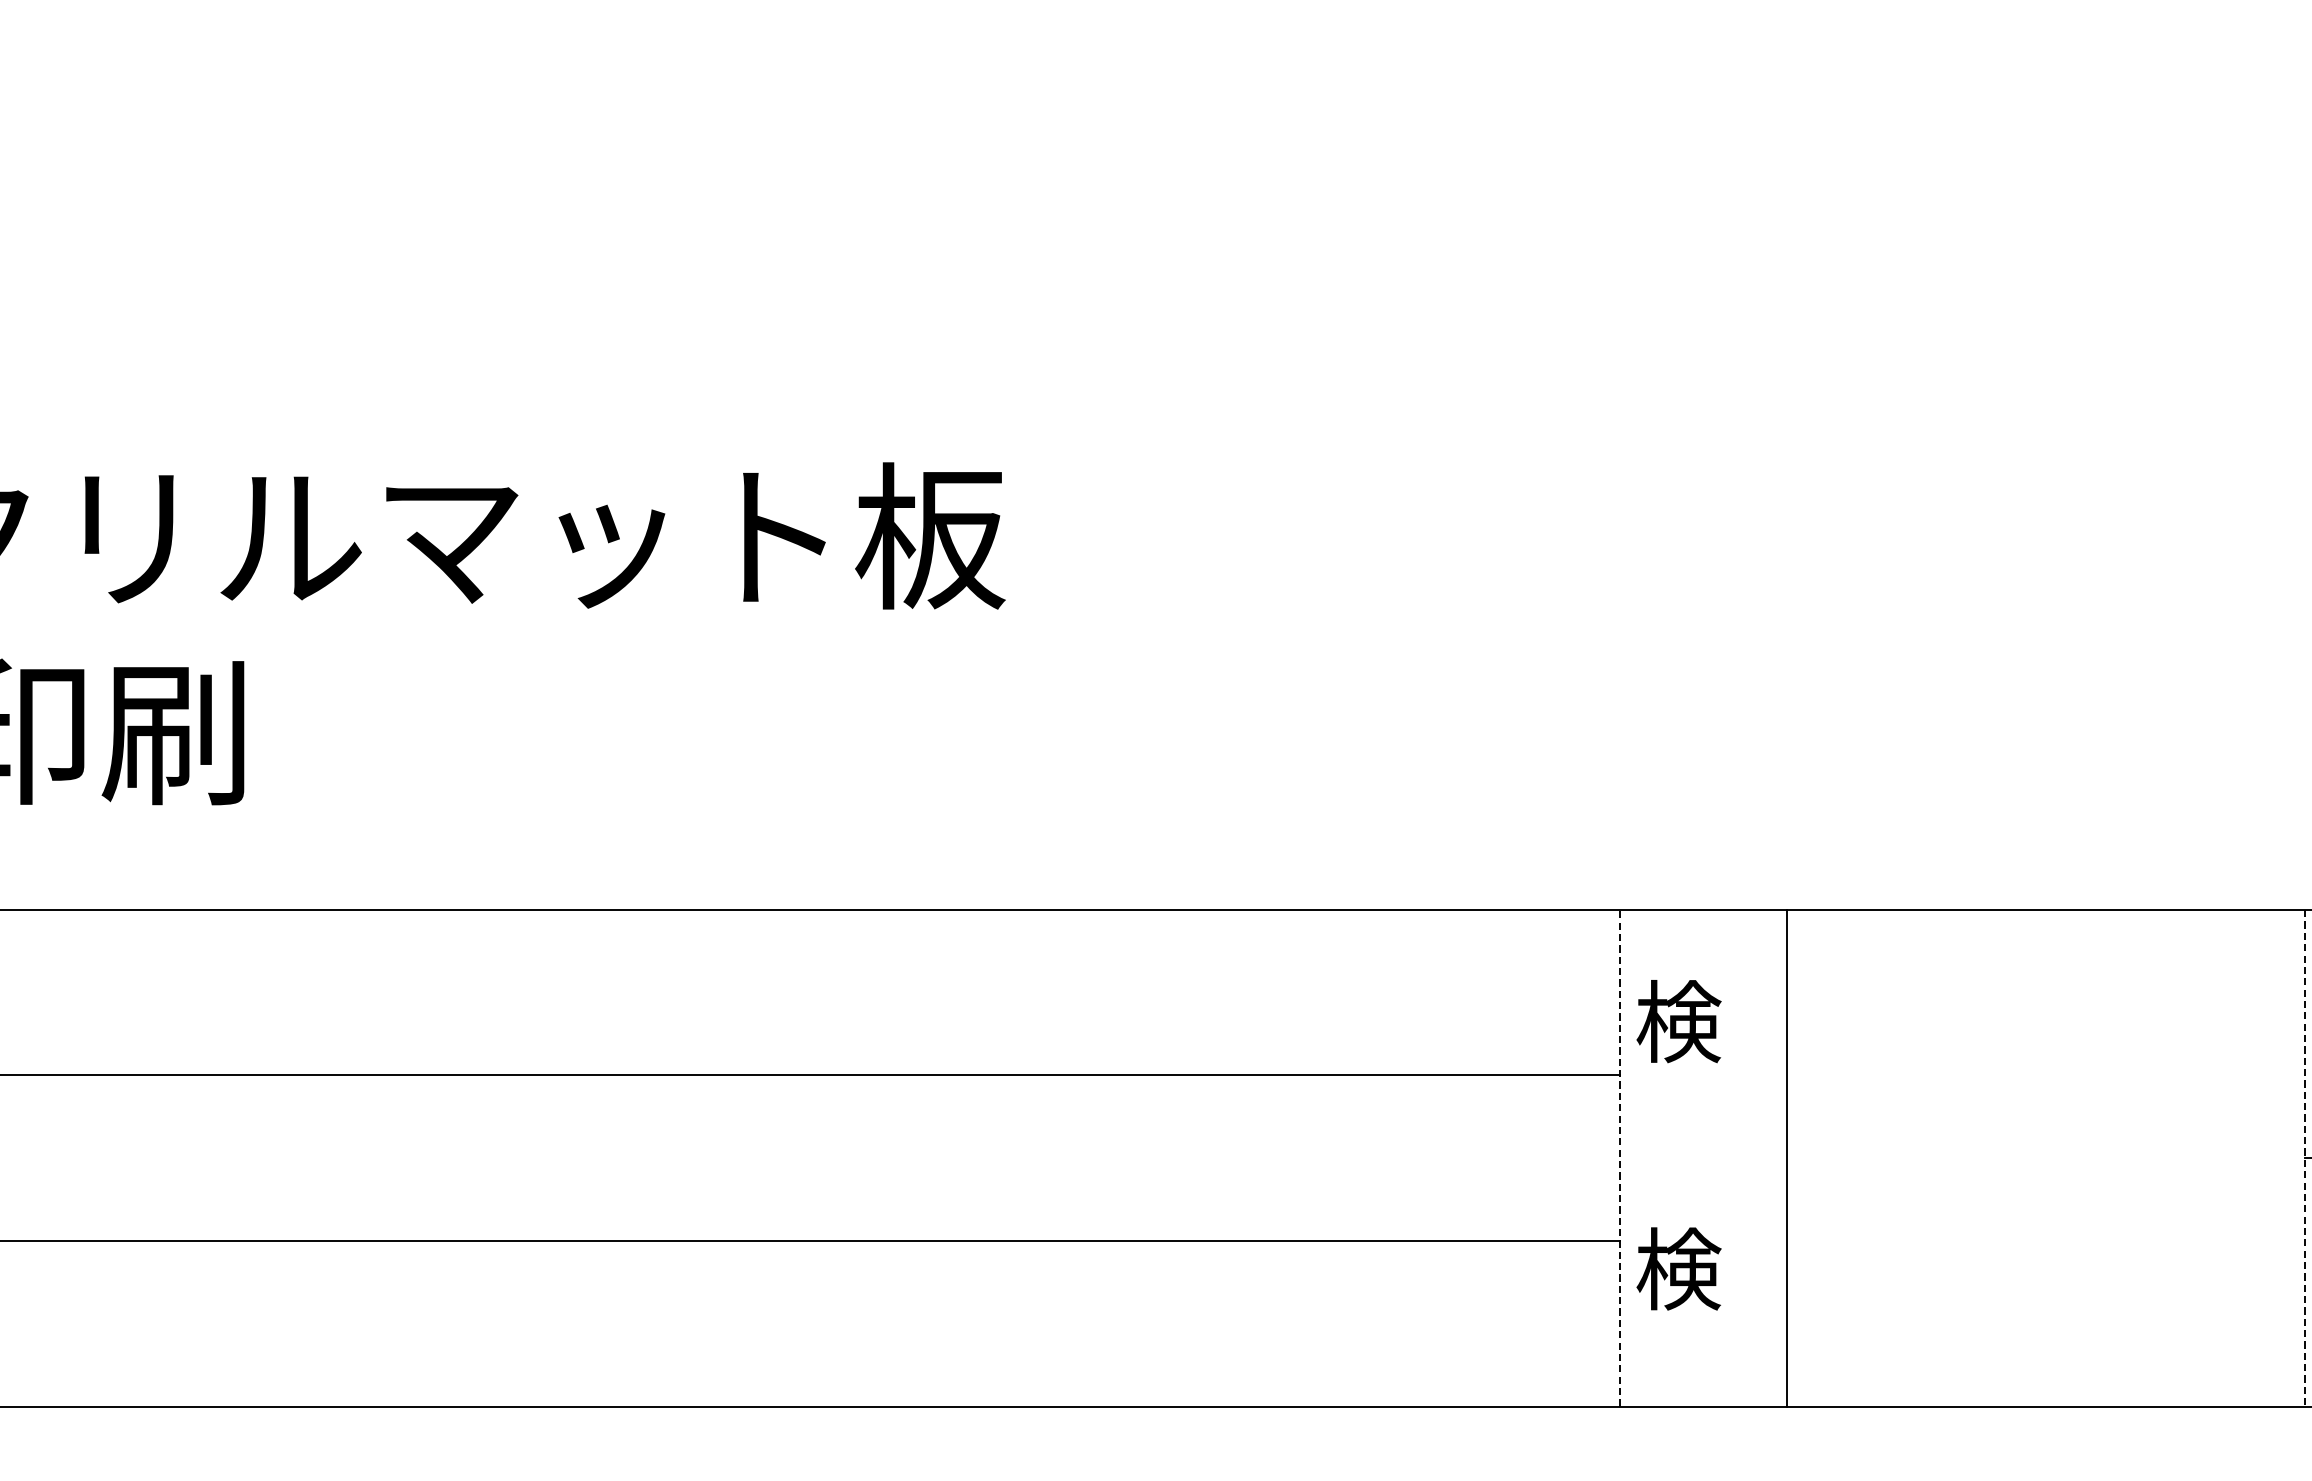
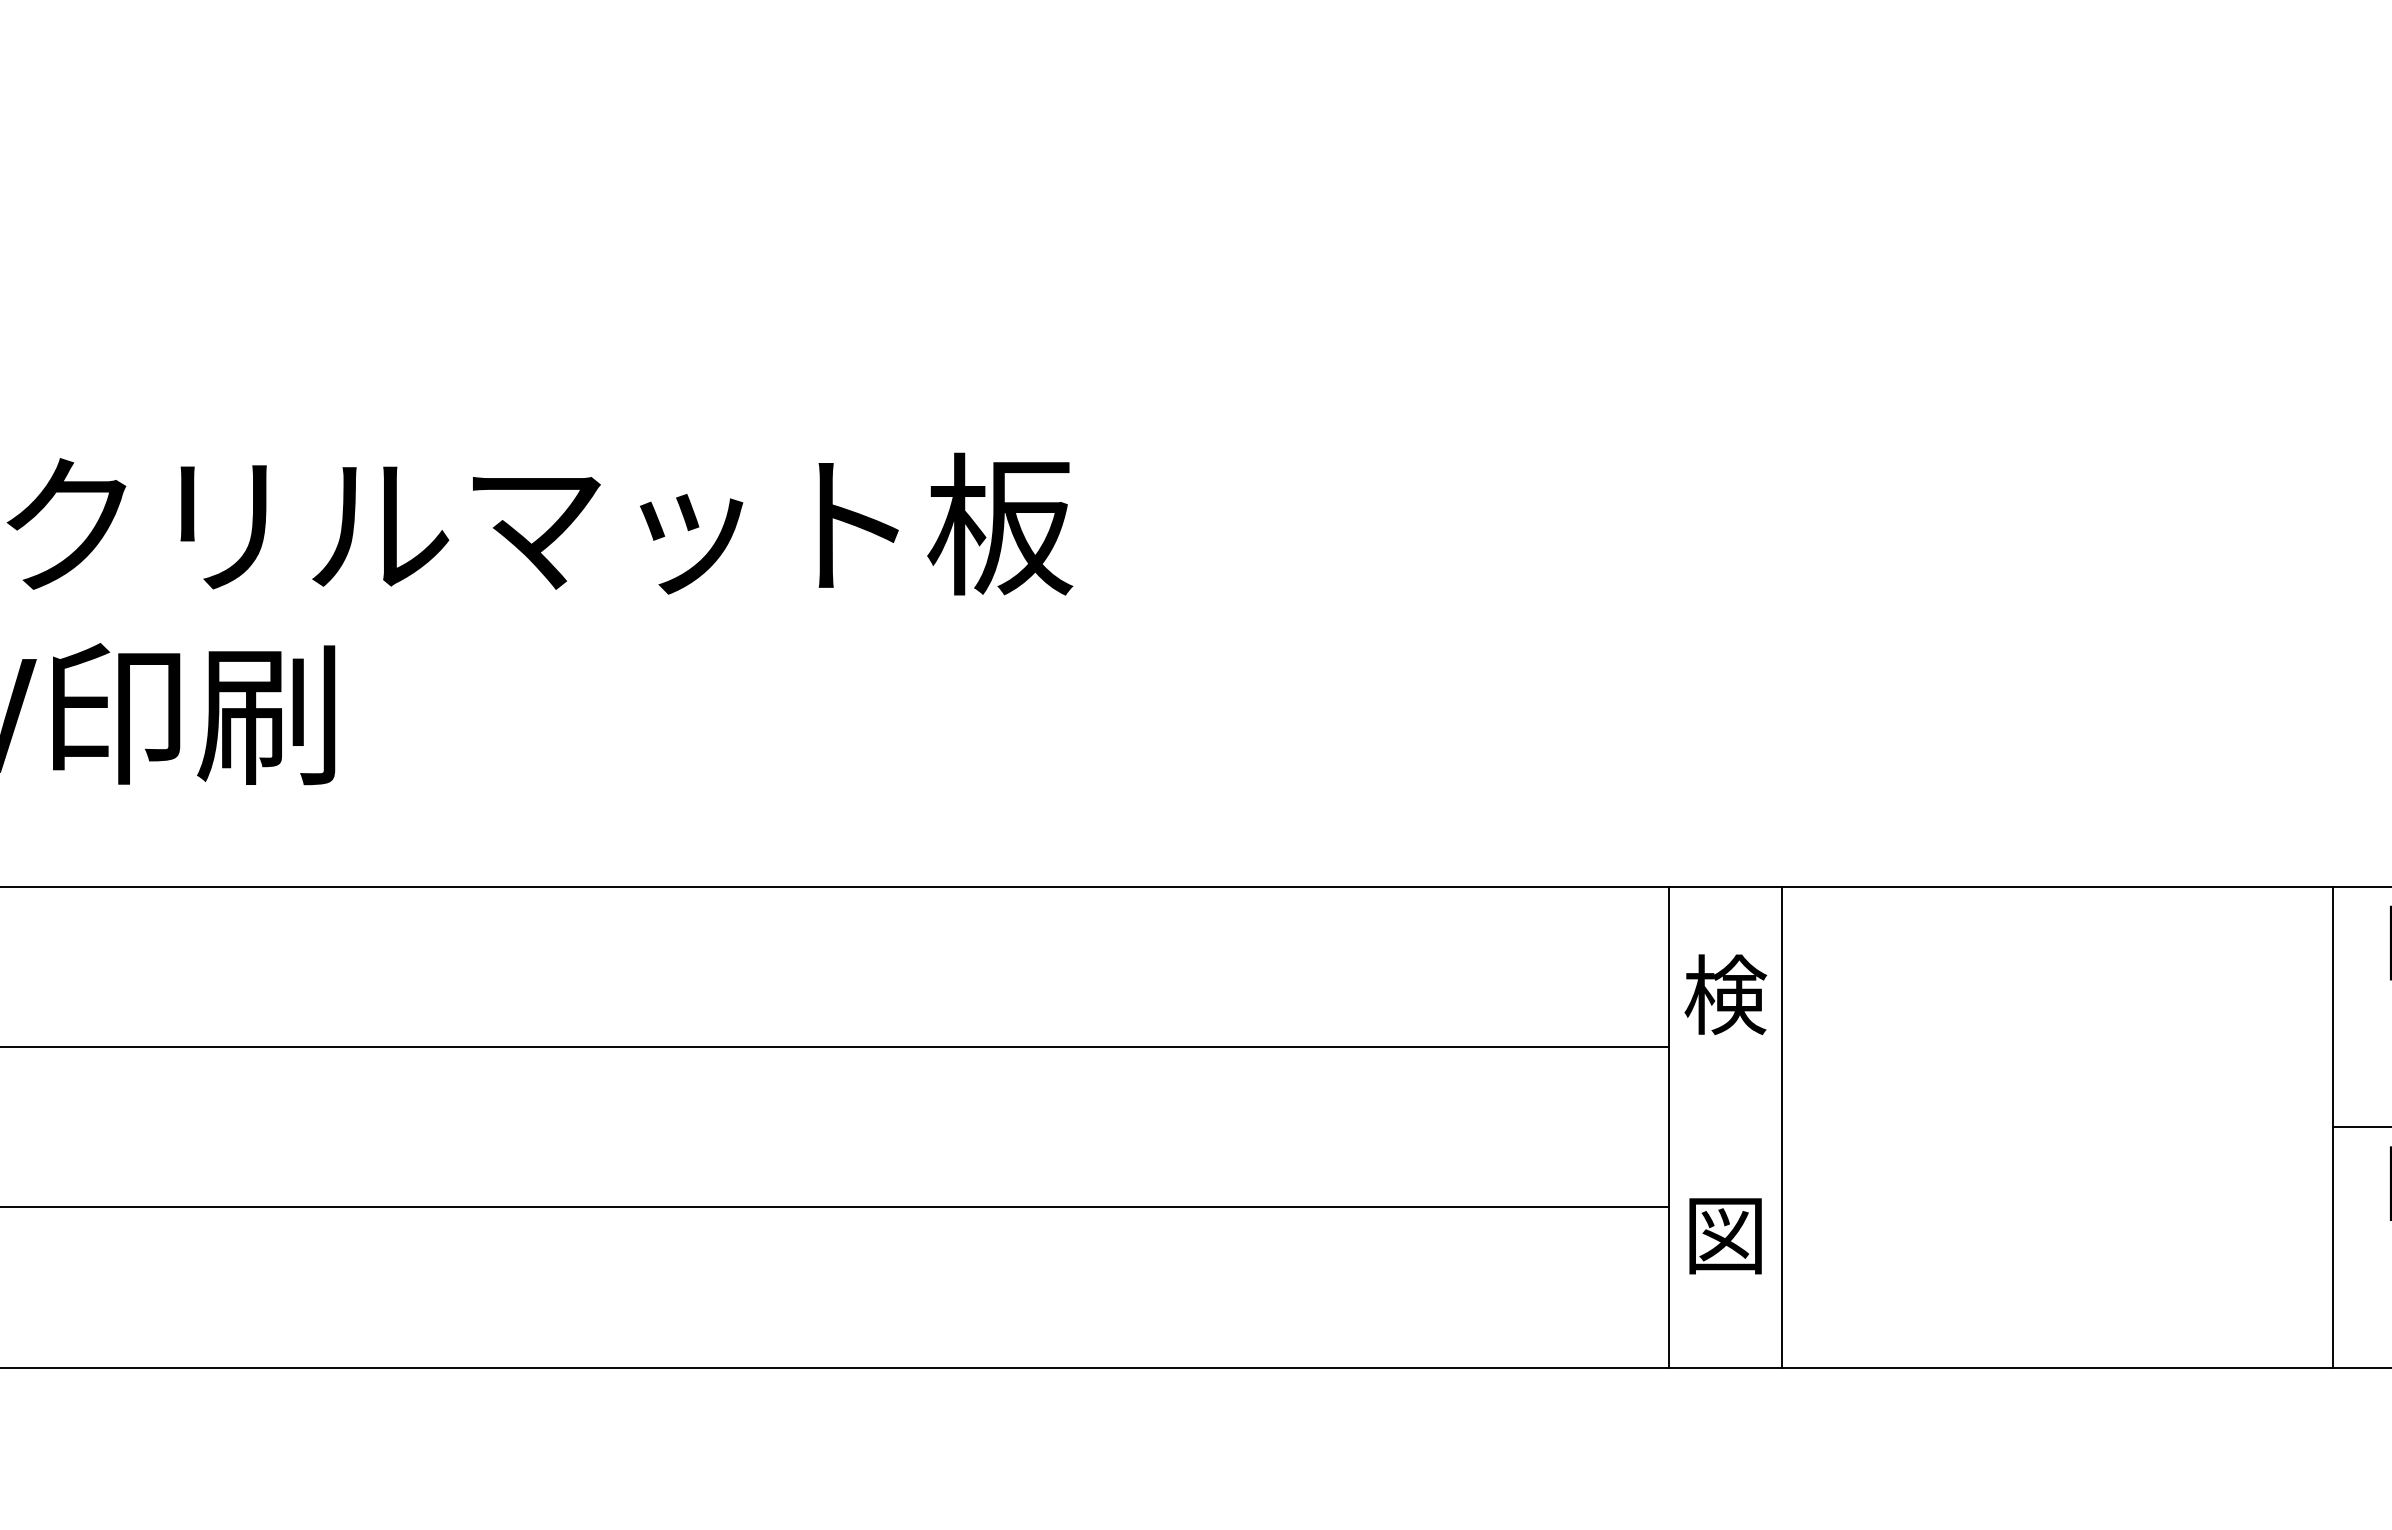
line: (1787, 1157) -> (1782, 1126), moved
line: (1619, 1158) -> (1668, 1127), dashed -> solid
line: (2305, 1158) -> (2332, 1127), dashed -> solid
text: (1678, 1268) -> (1725, 1234), 検 -> 図

